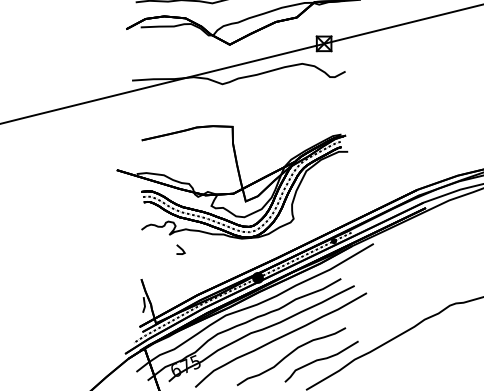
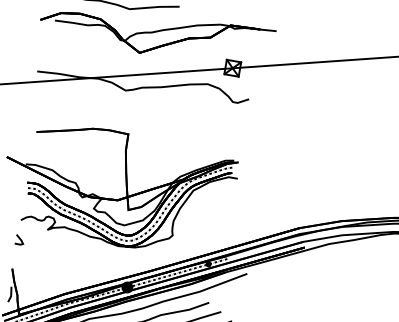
line: (180, 249) -> (19, 239), moved

